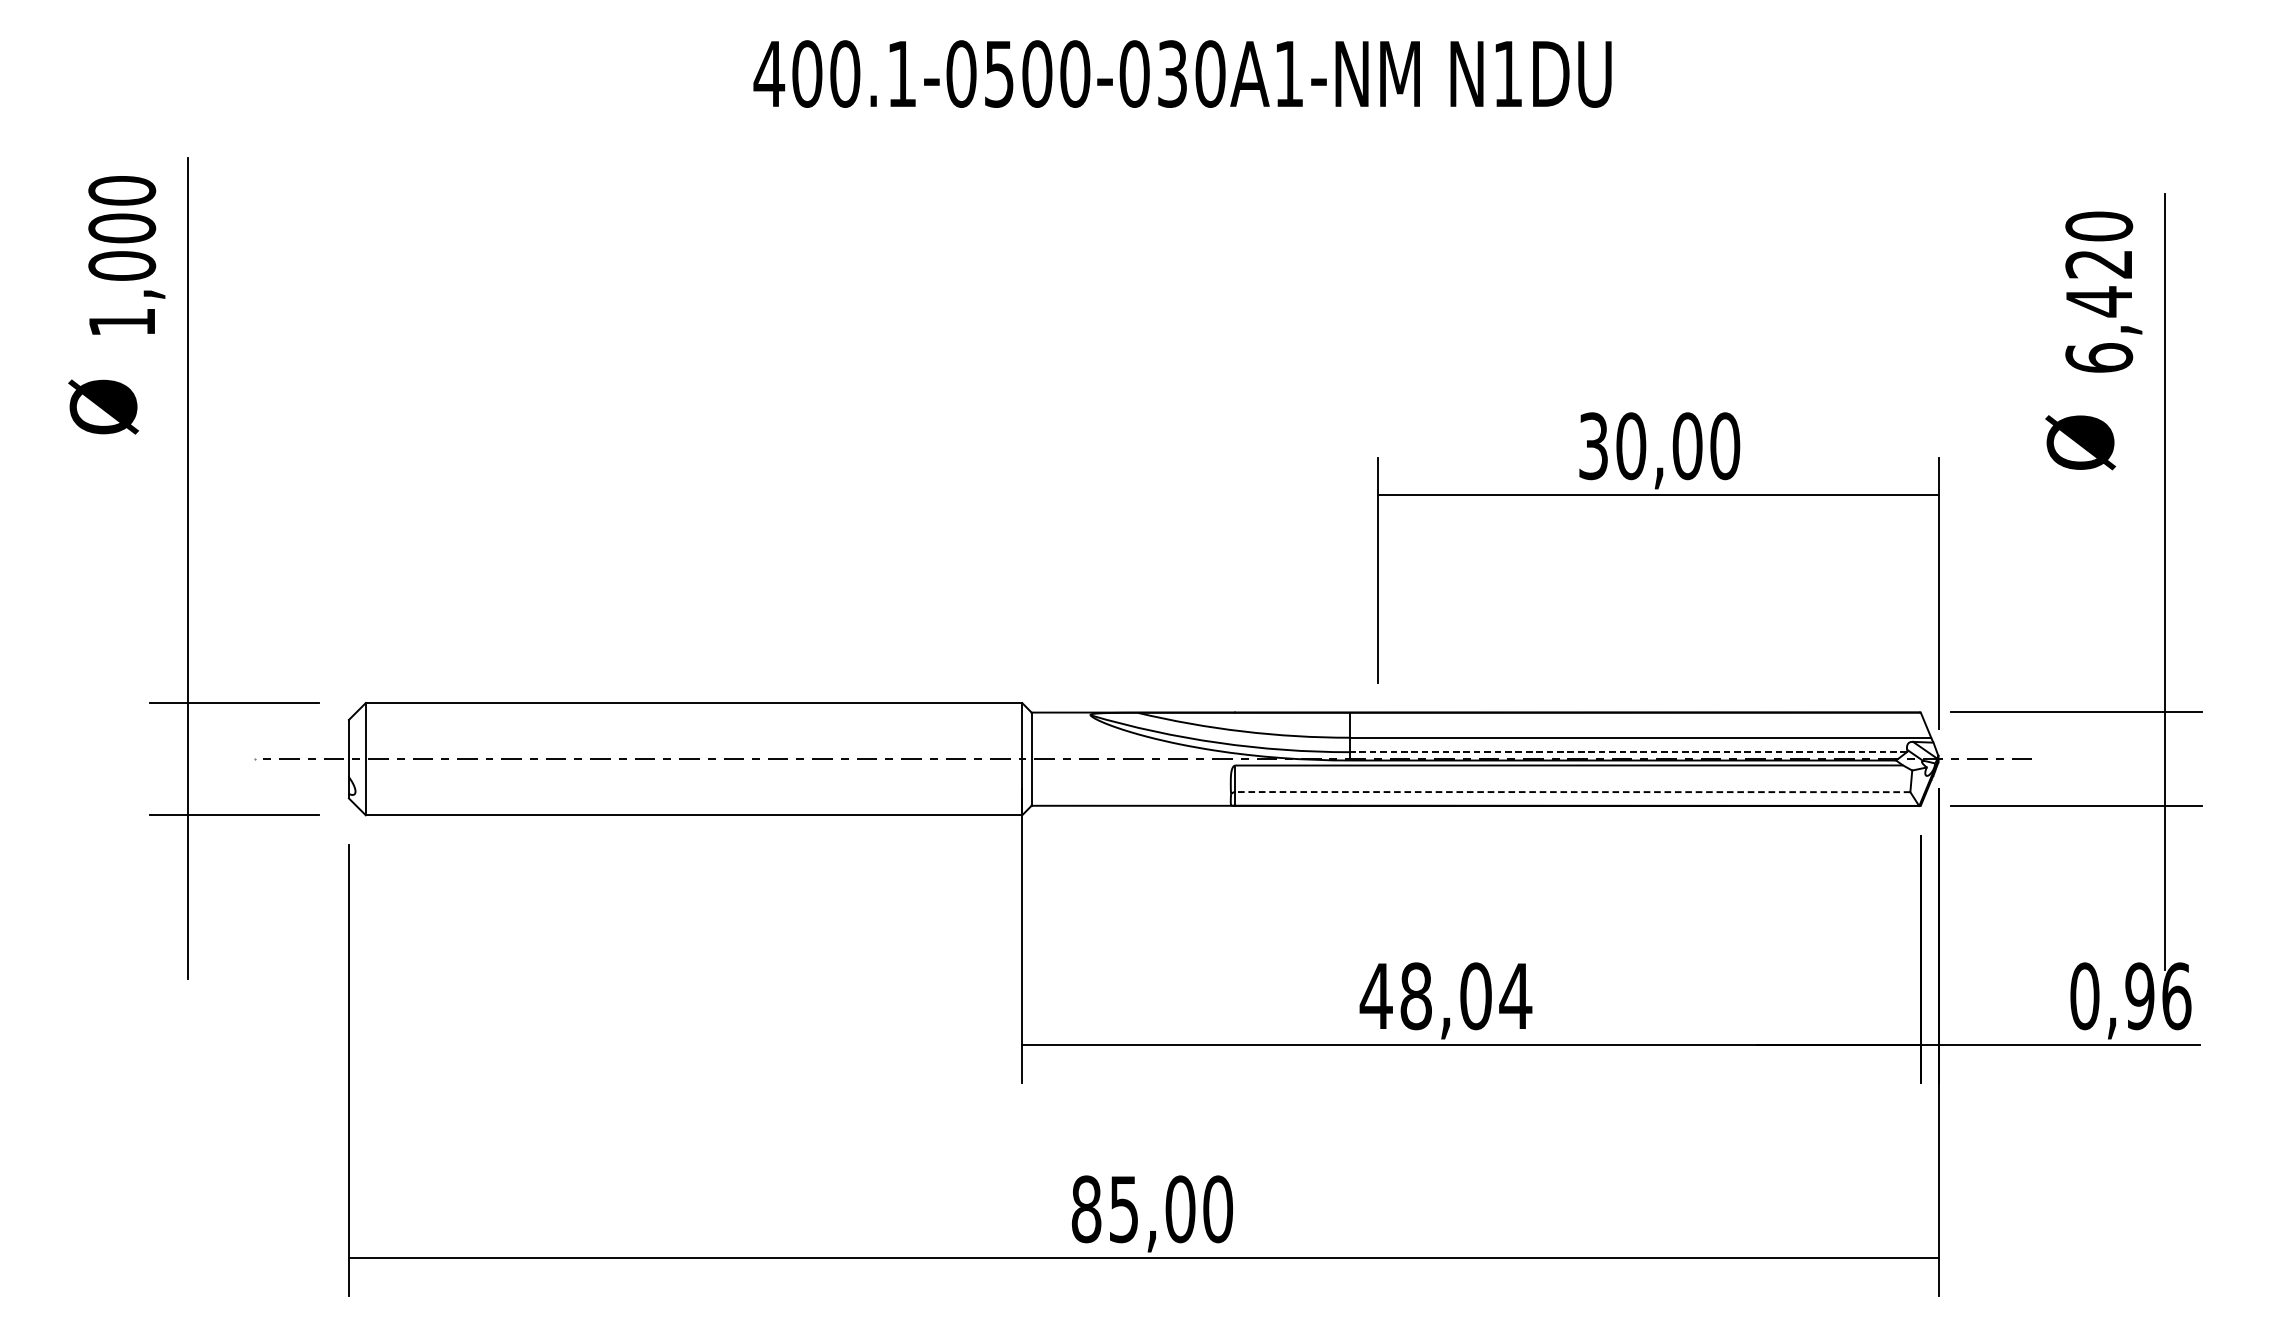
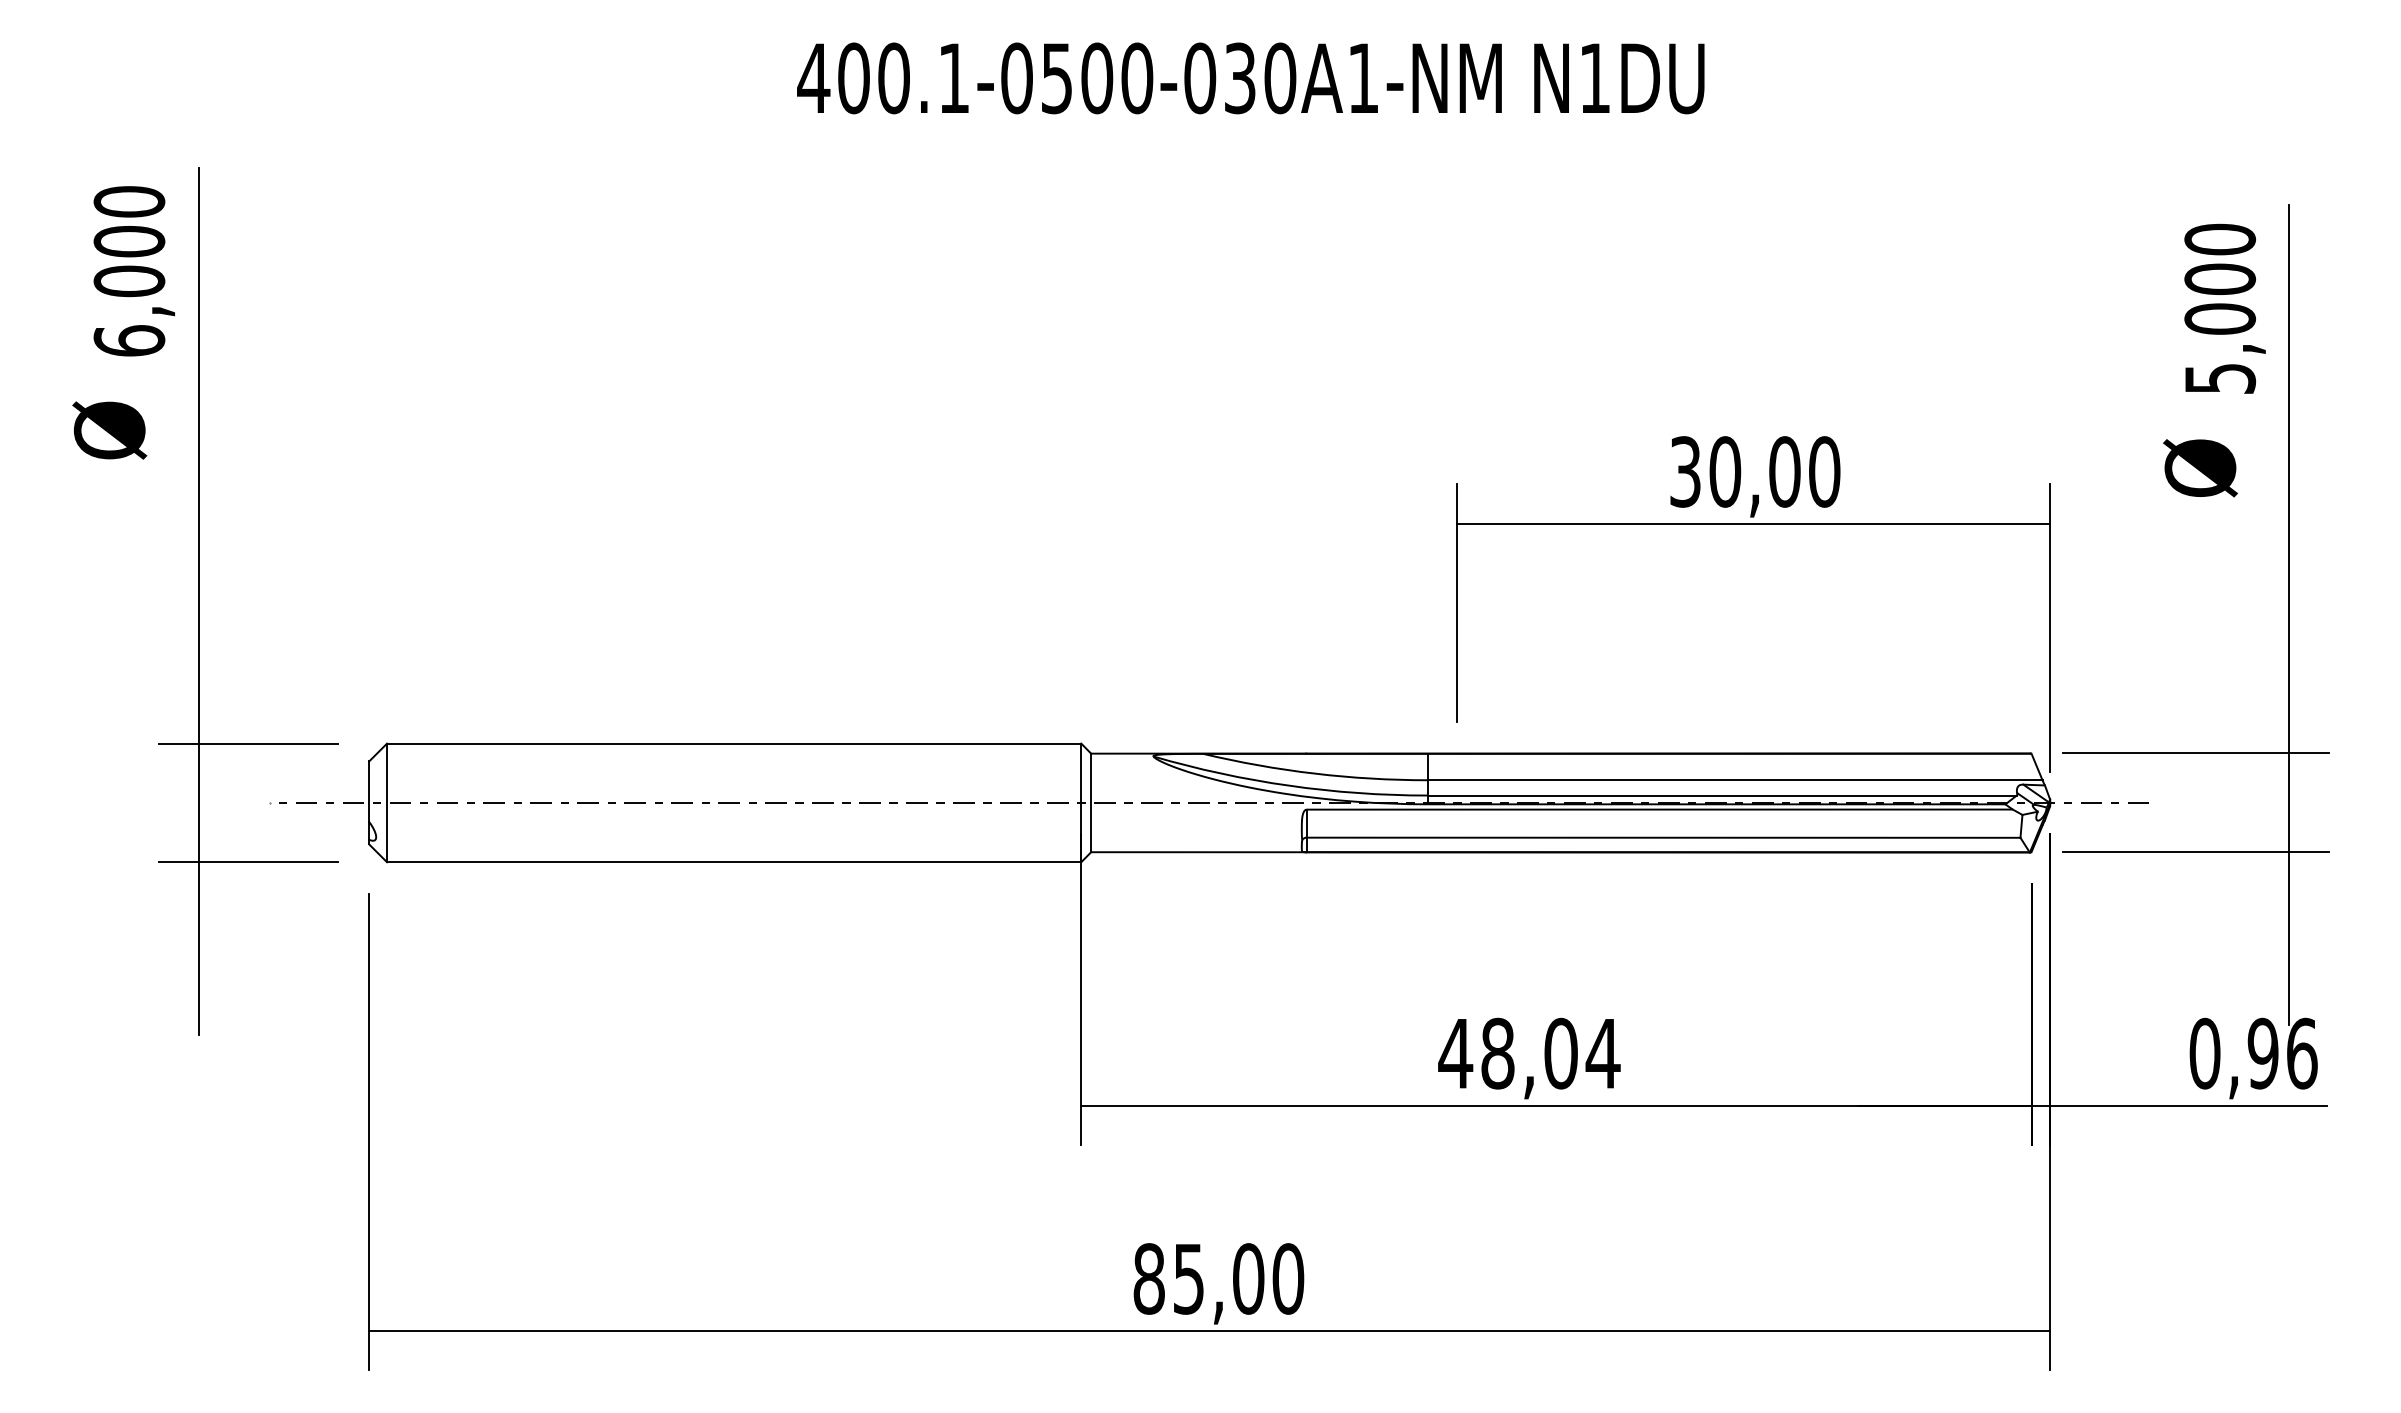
text: (2099, 310) -> (2220, 328), 6,420 -> 5,000
text: (122, 321) -> (129, 340), 1,000 -> 6,000
line: (1628, 752) -> (1722, 795), dashed -> solid
line: (1572, 791) -> (1663, 837), dashed -> solid

